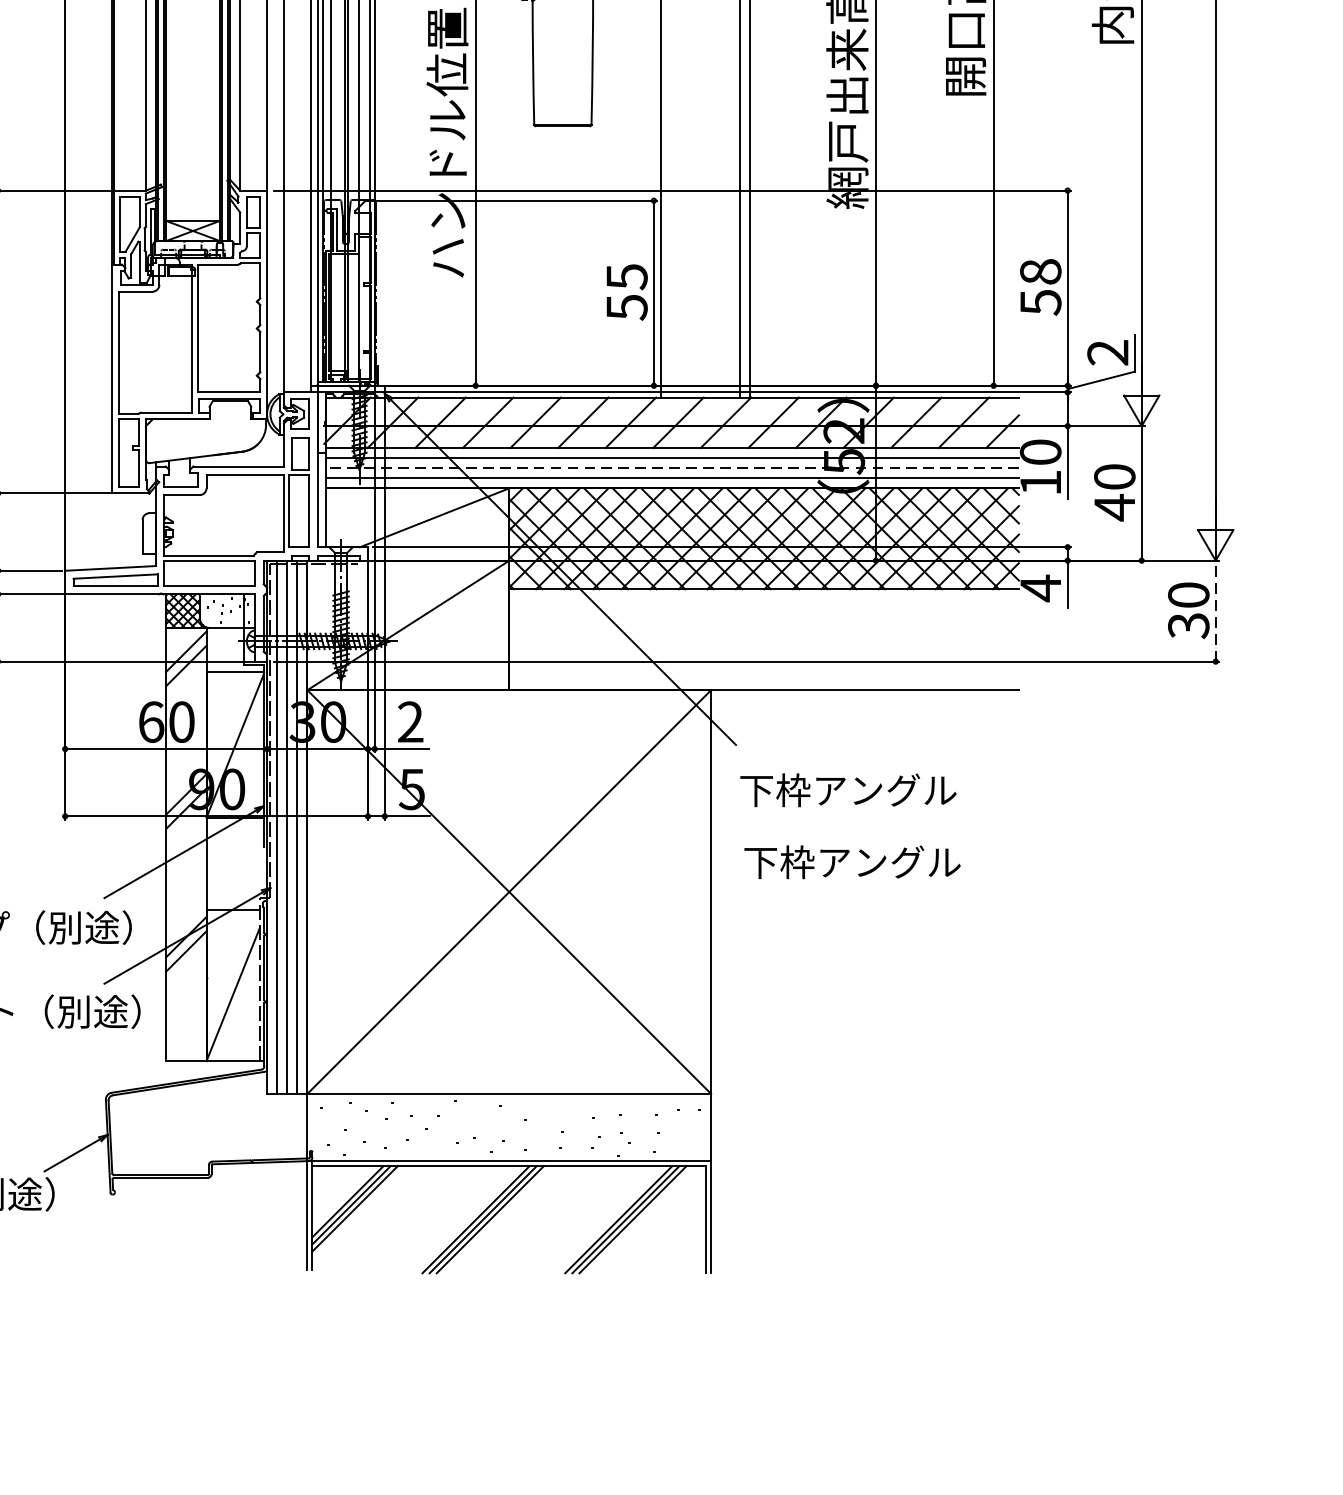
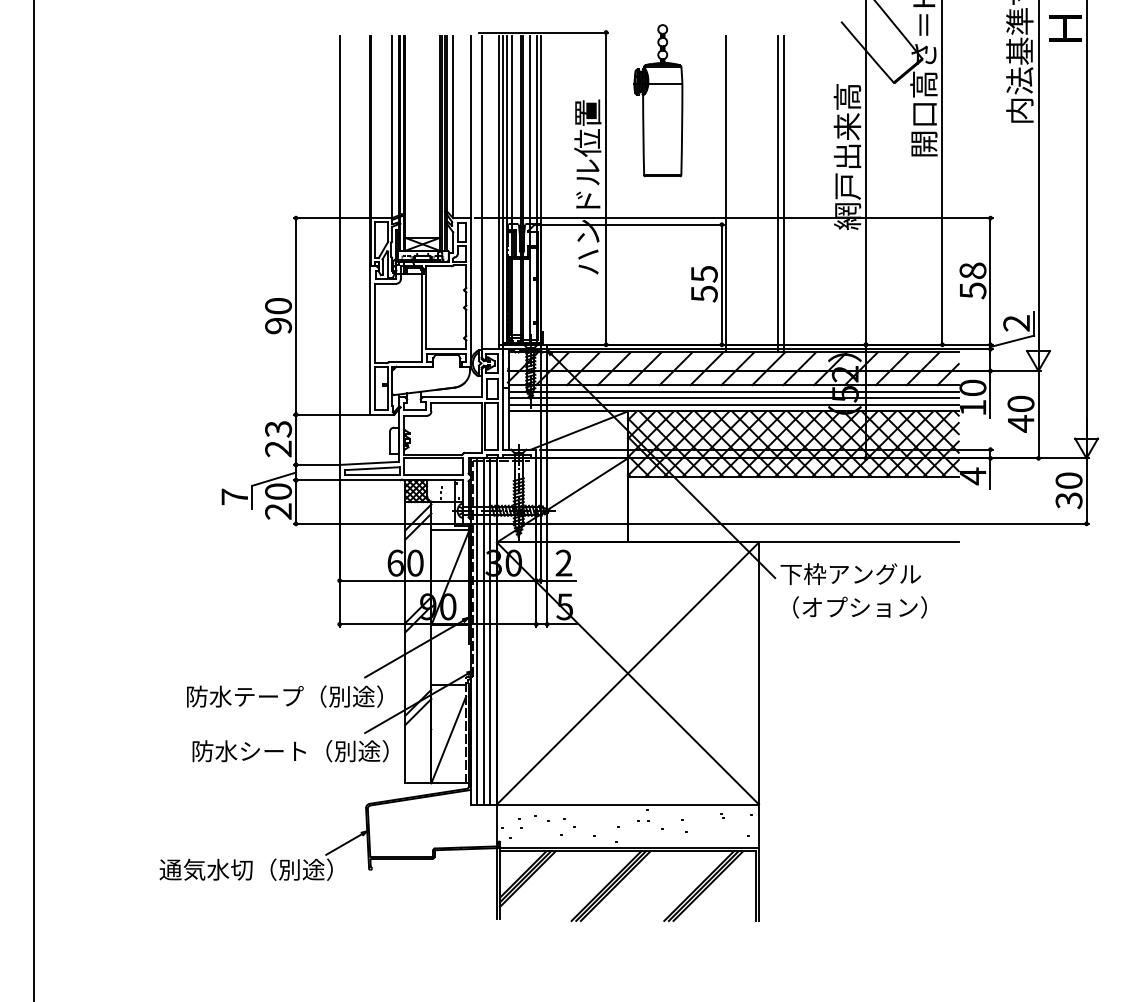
line: (671, 468) -> (733, 398), dashed -> solid
line: (1215, 611) -> (1086, 491), dashed -> solid
text: (855, 790) -> (852, 607), 下枠アングル -> （オプション）
text: (852, 861) -> (850, 573), moved

